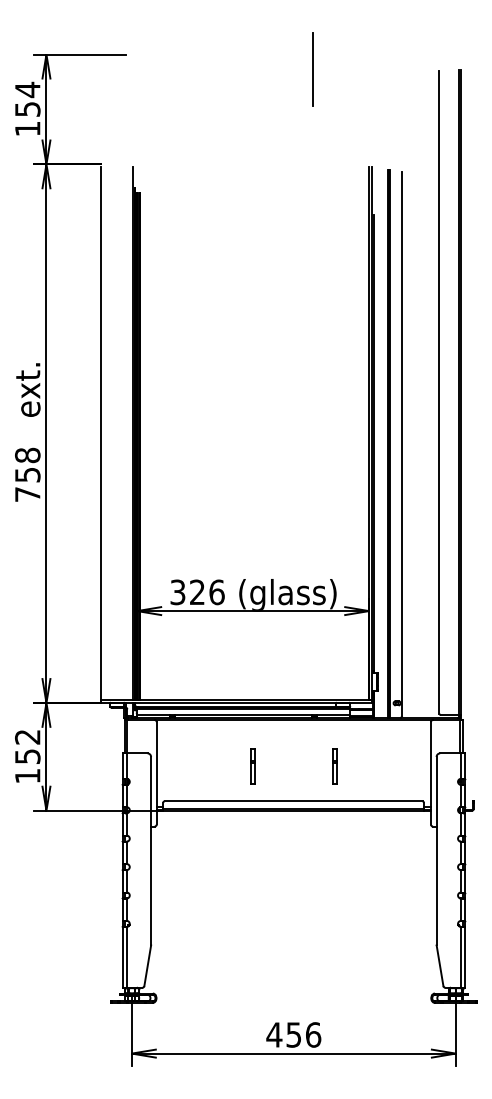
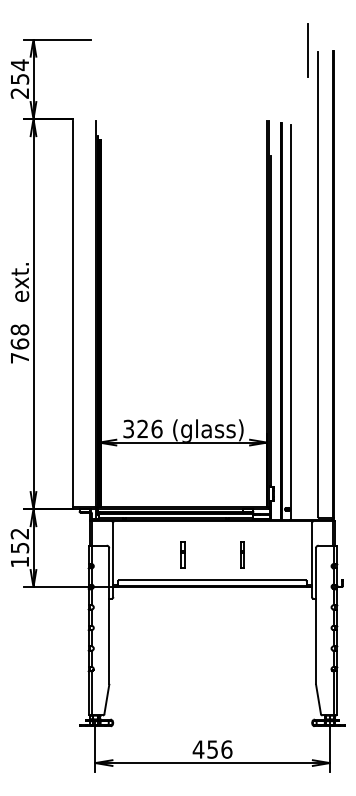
line: (312, 69) -> (307, 50), moved
text: (27, 129) -> (19, 93), 154 -> 254
text: (27, 474) -> (19, 343), 758 -> 768

